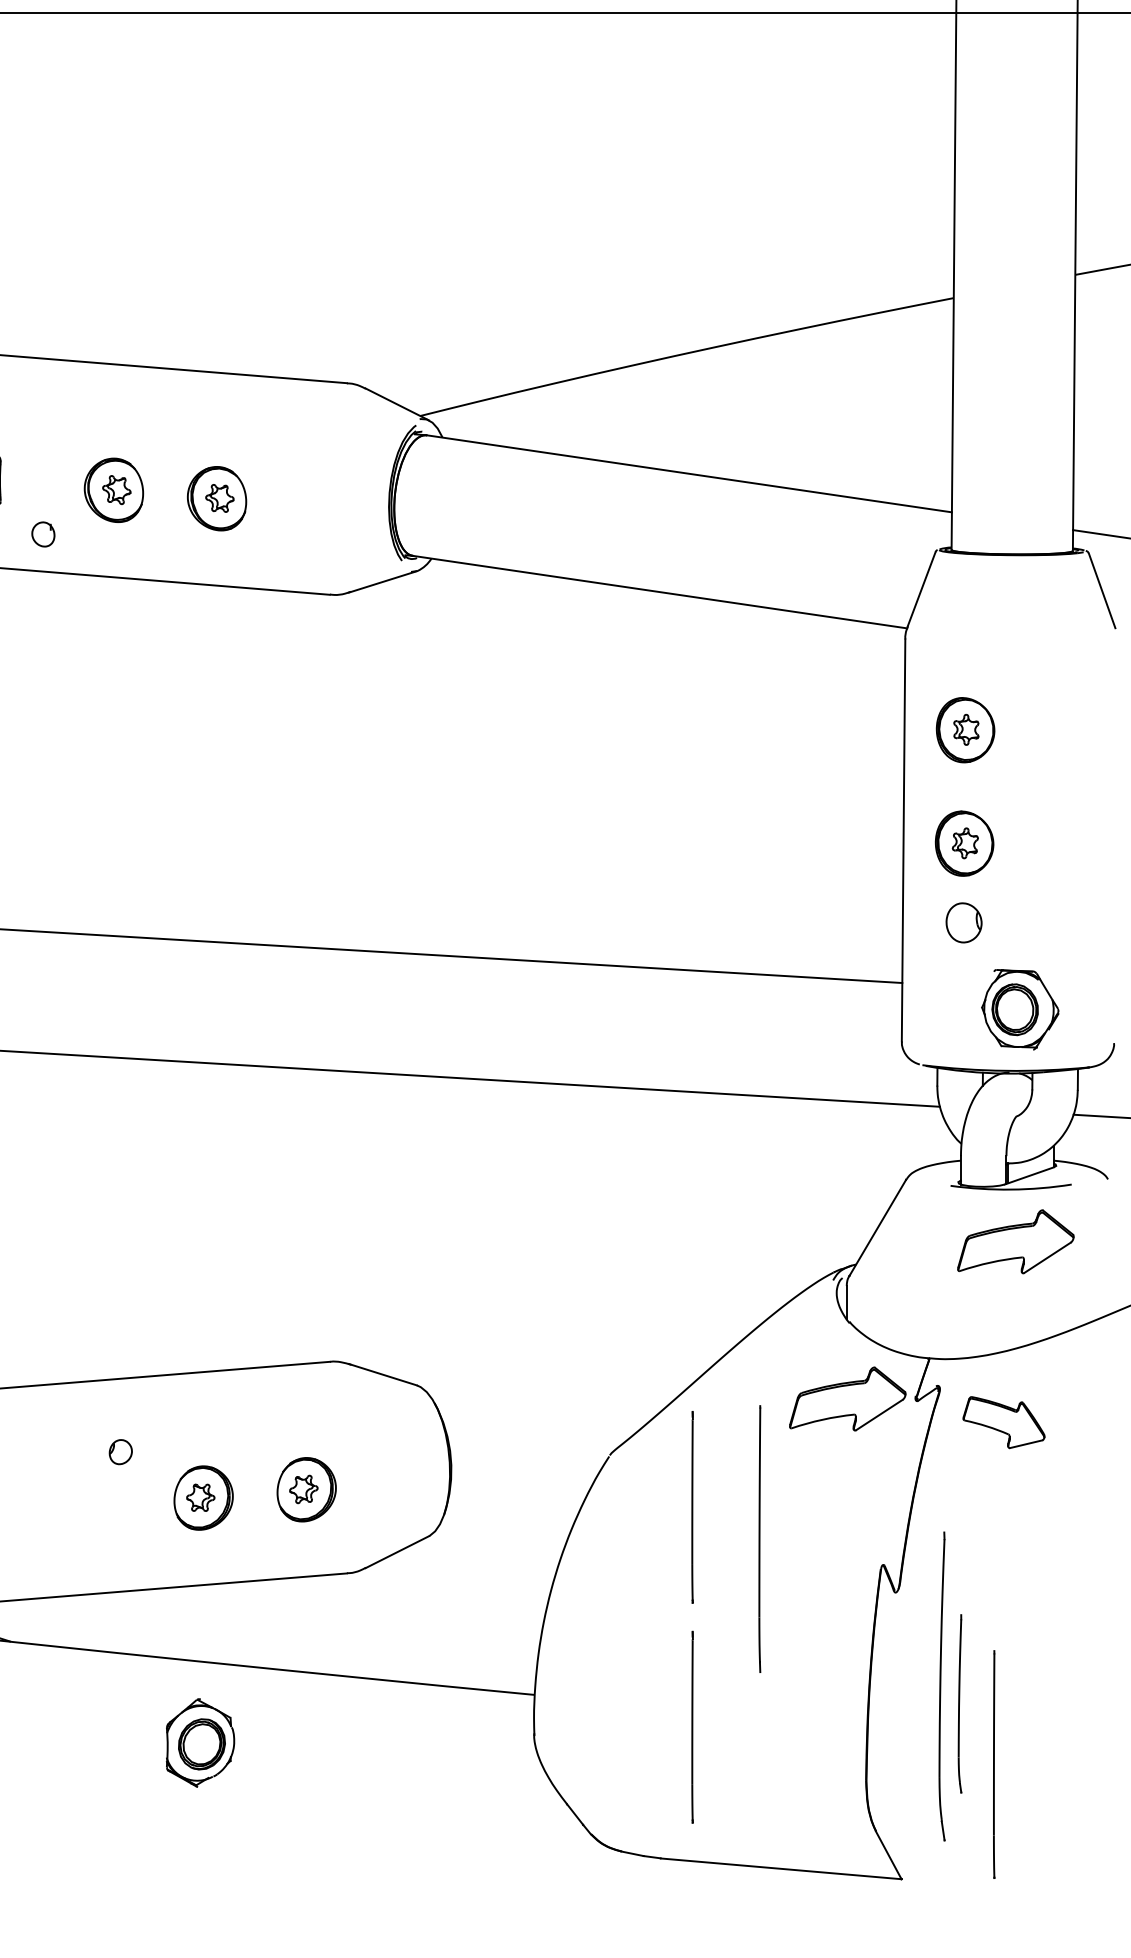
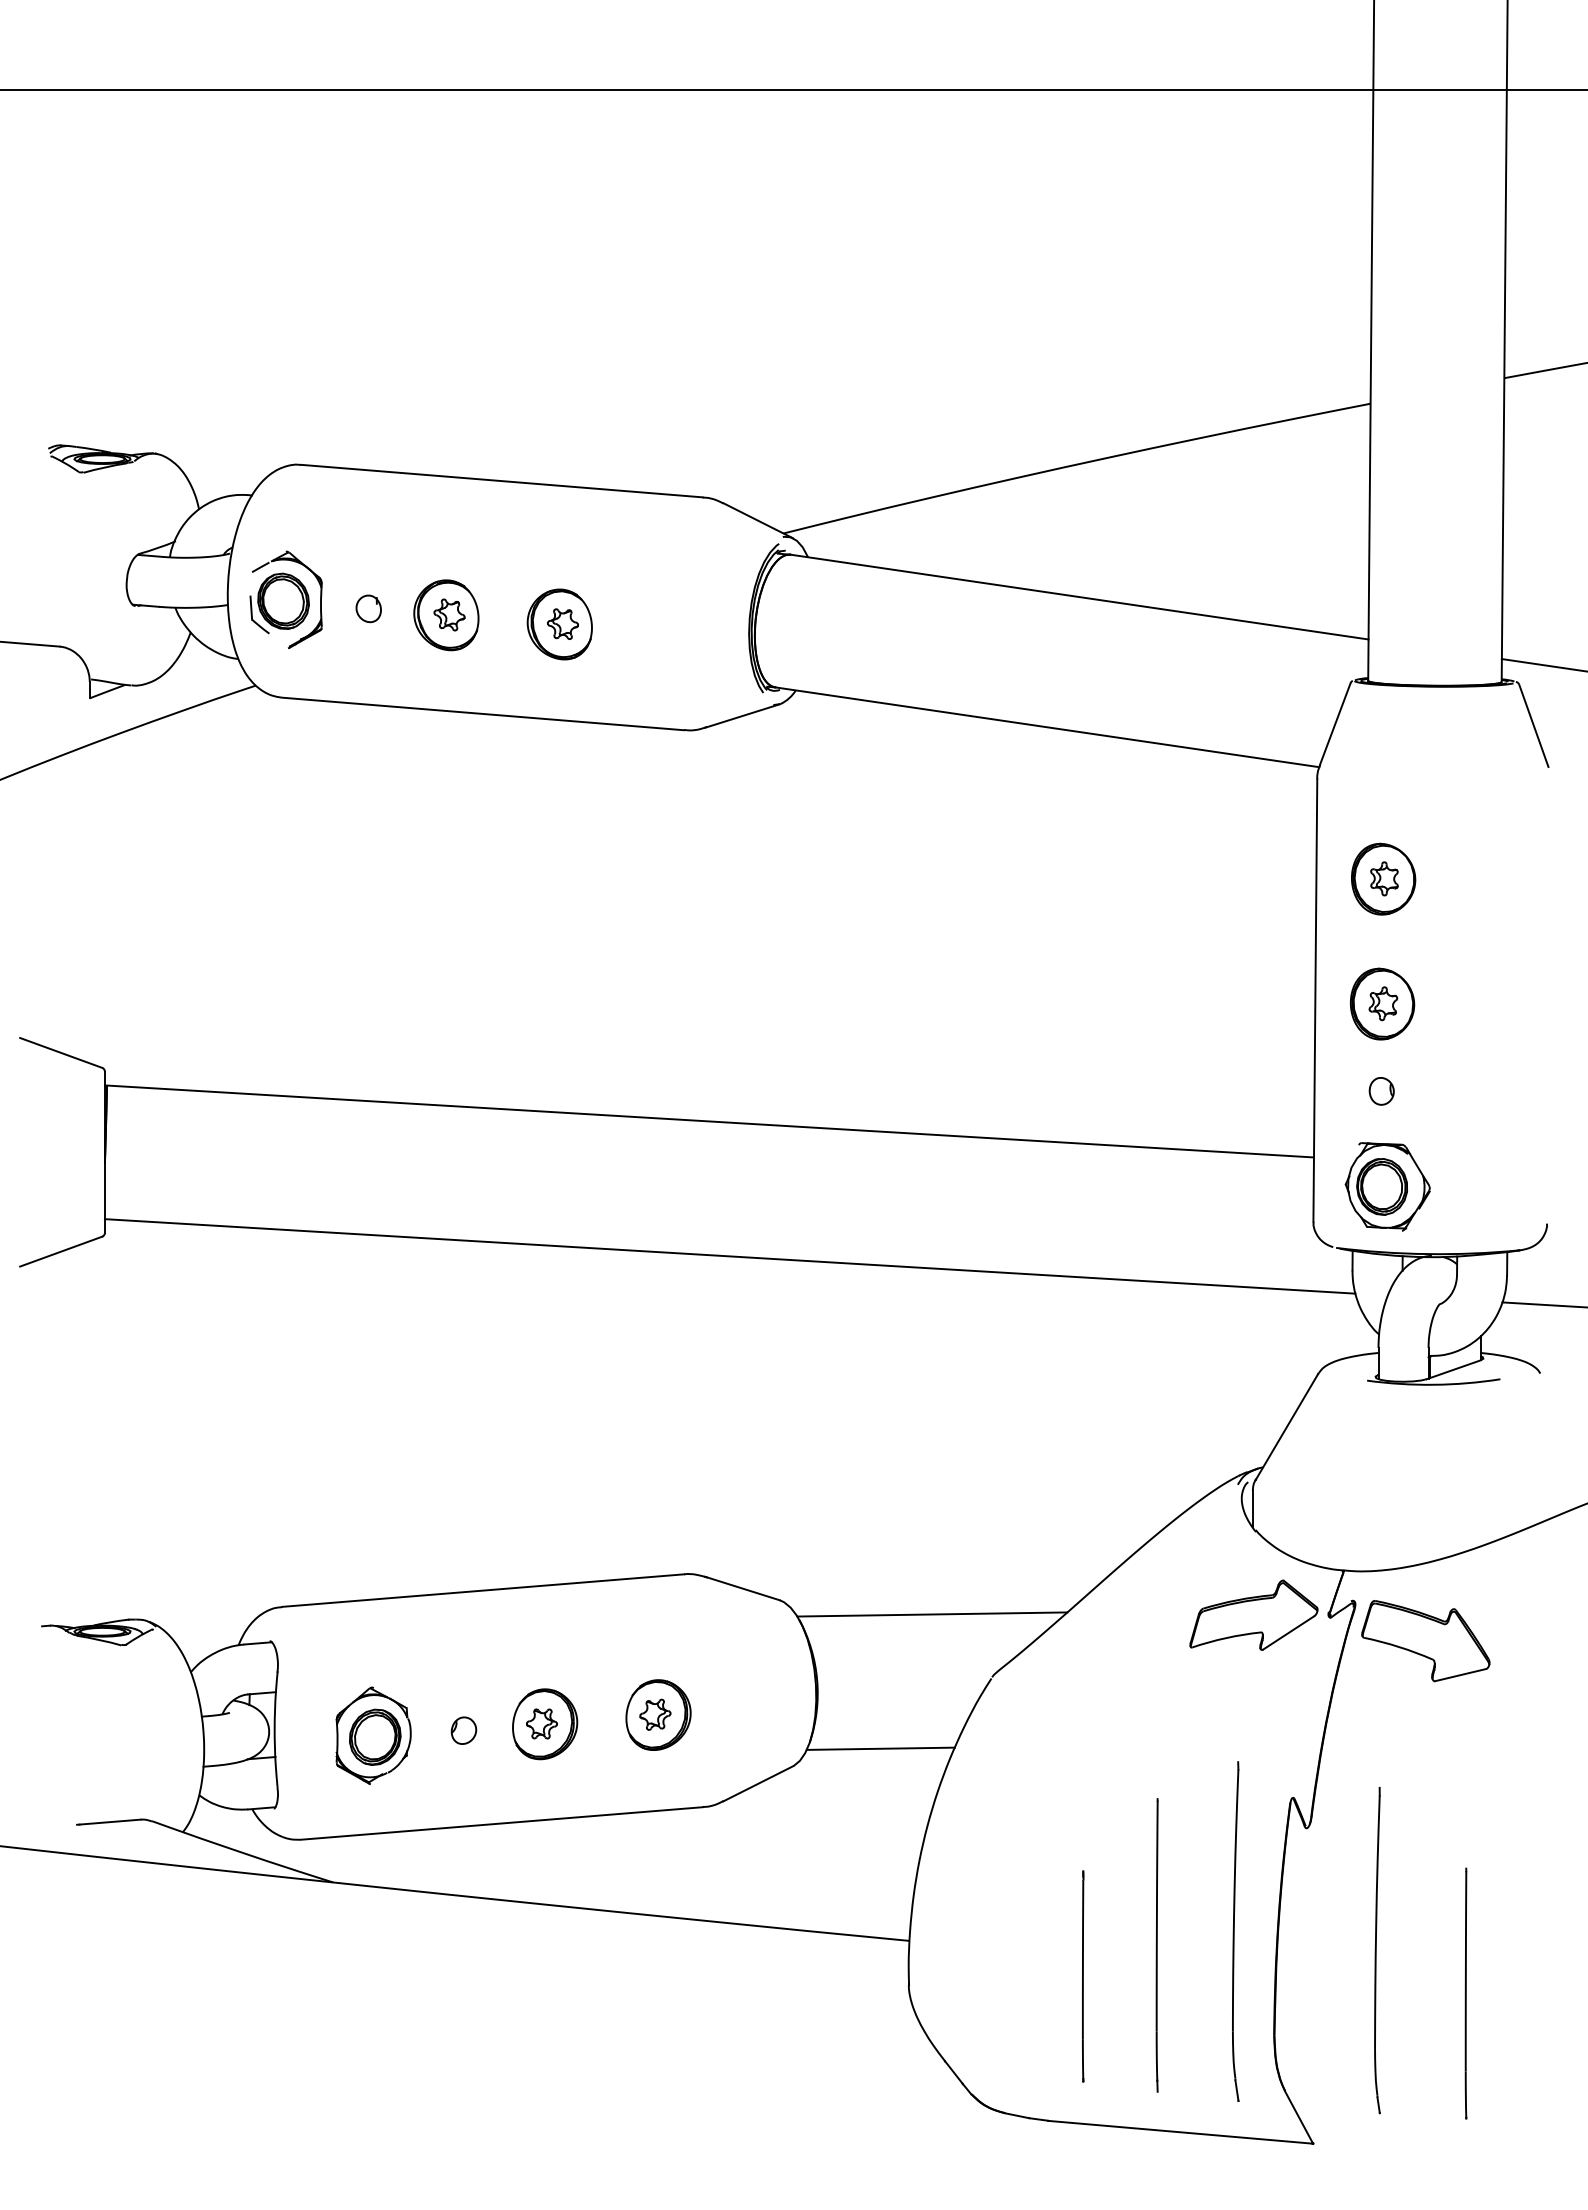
part: (43, 534) -> (368, 608), moved
part: (963, 923) -> (1381, 1091), size x0.62
part: (1020, 1009) -> (1387, 1186), moved
part: (1015, 1241) -> (1438, 1441), removed
line: (555, 1398) -> (932, 1614), added
part: (1003, 1422) -> (1425, 1641), size x1.43
part: (120, 1451) -> (463, 1730), moved
line: (692, 1507) -> (1083, 1734), removed
line: (508, 1520) -> (880, 1748), added
line: (759, 1539) -> (1156, 1945), moved
part: (941, 1686) -> (1235, 1931), moved
part: (960, 1703) -> (1377, 1950), size x1.67
part: (200, 1742) -> (373, 1735), moved
part: (993, 1764) -> (1465, 1993), moved

